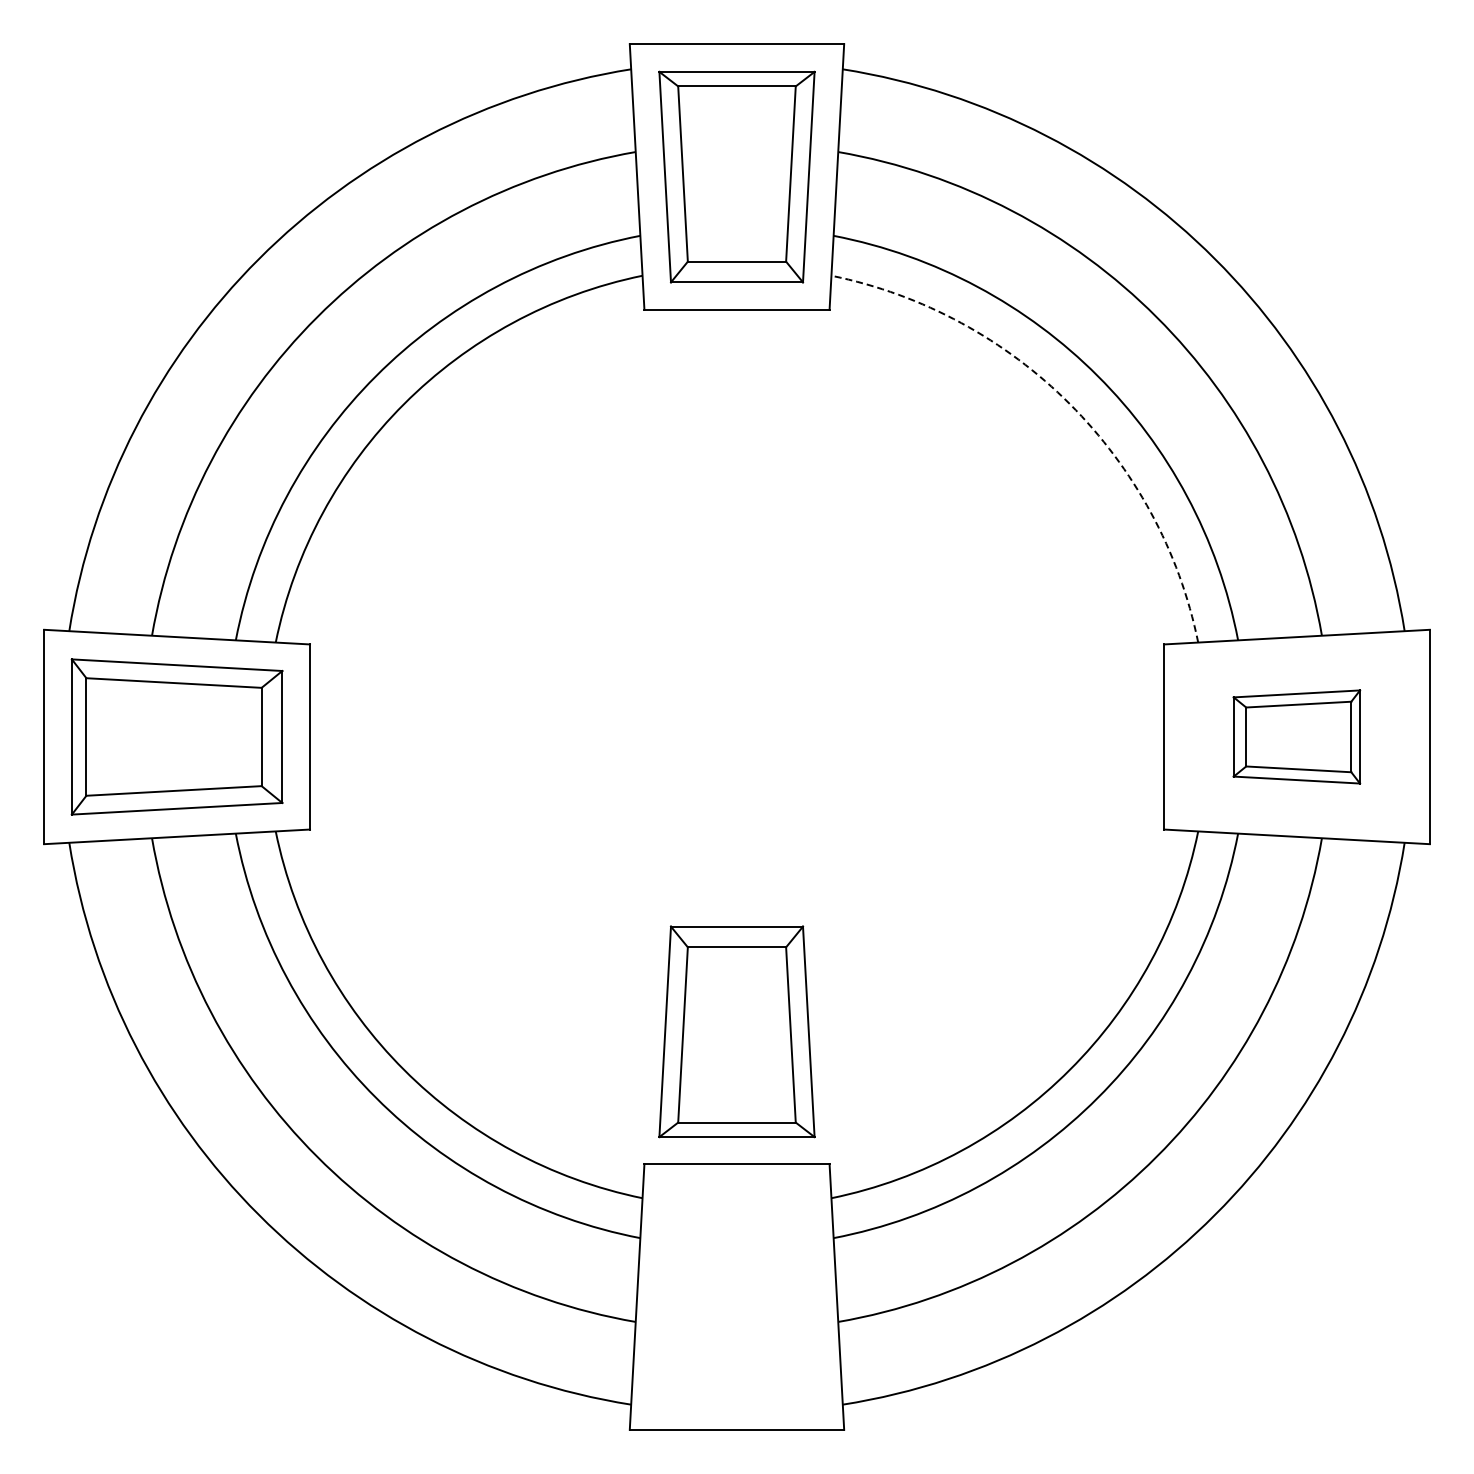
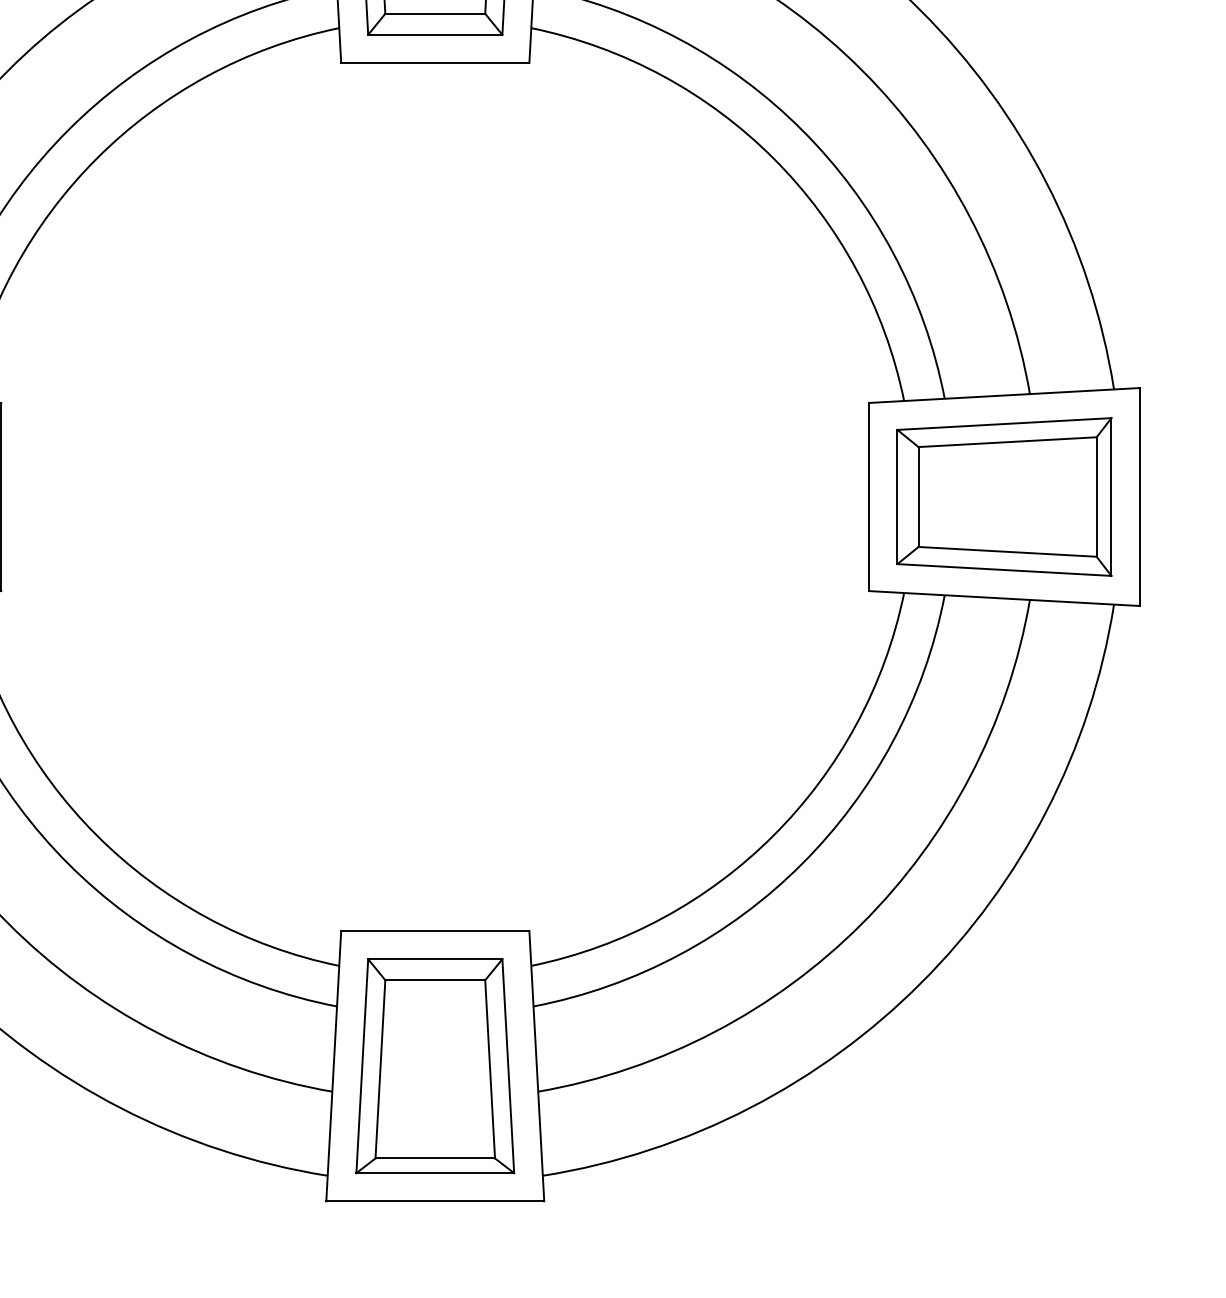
arc: (1069, 404) -> (773, 159), dashed -> solid
part: (1296, 736) -> (1004, 496), size x1.67
part: (736, 1031) -> (434, 1065), moved

